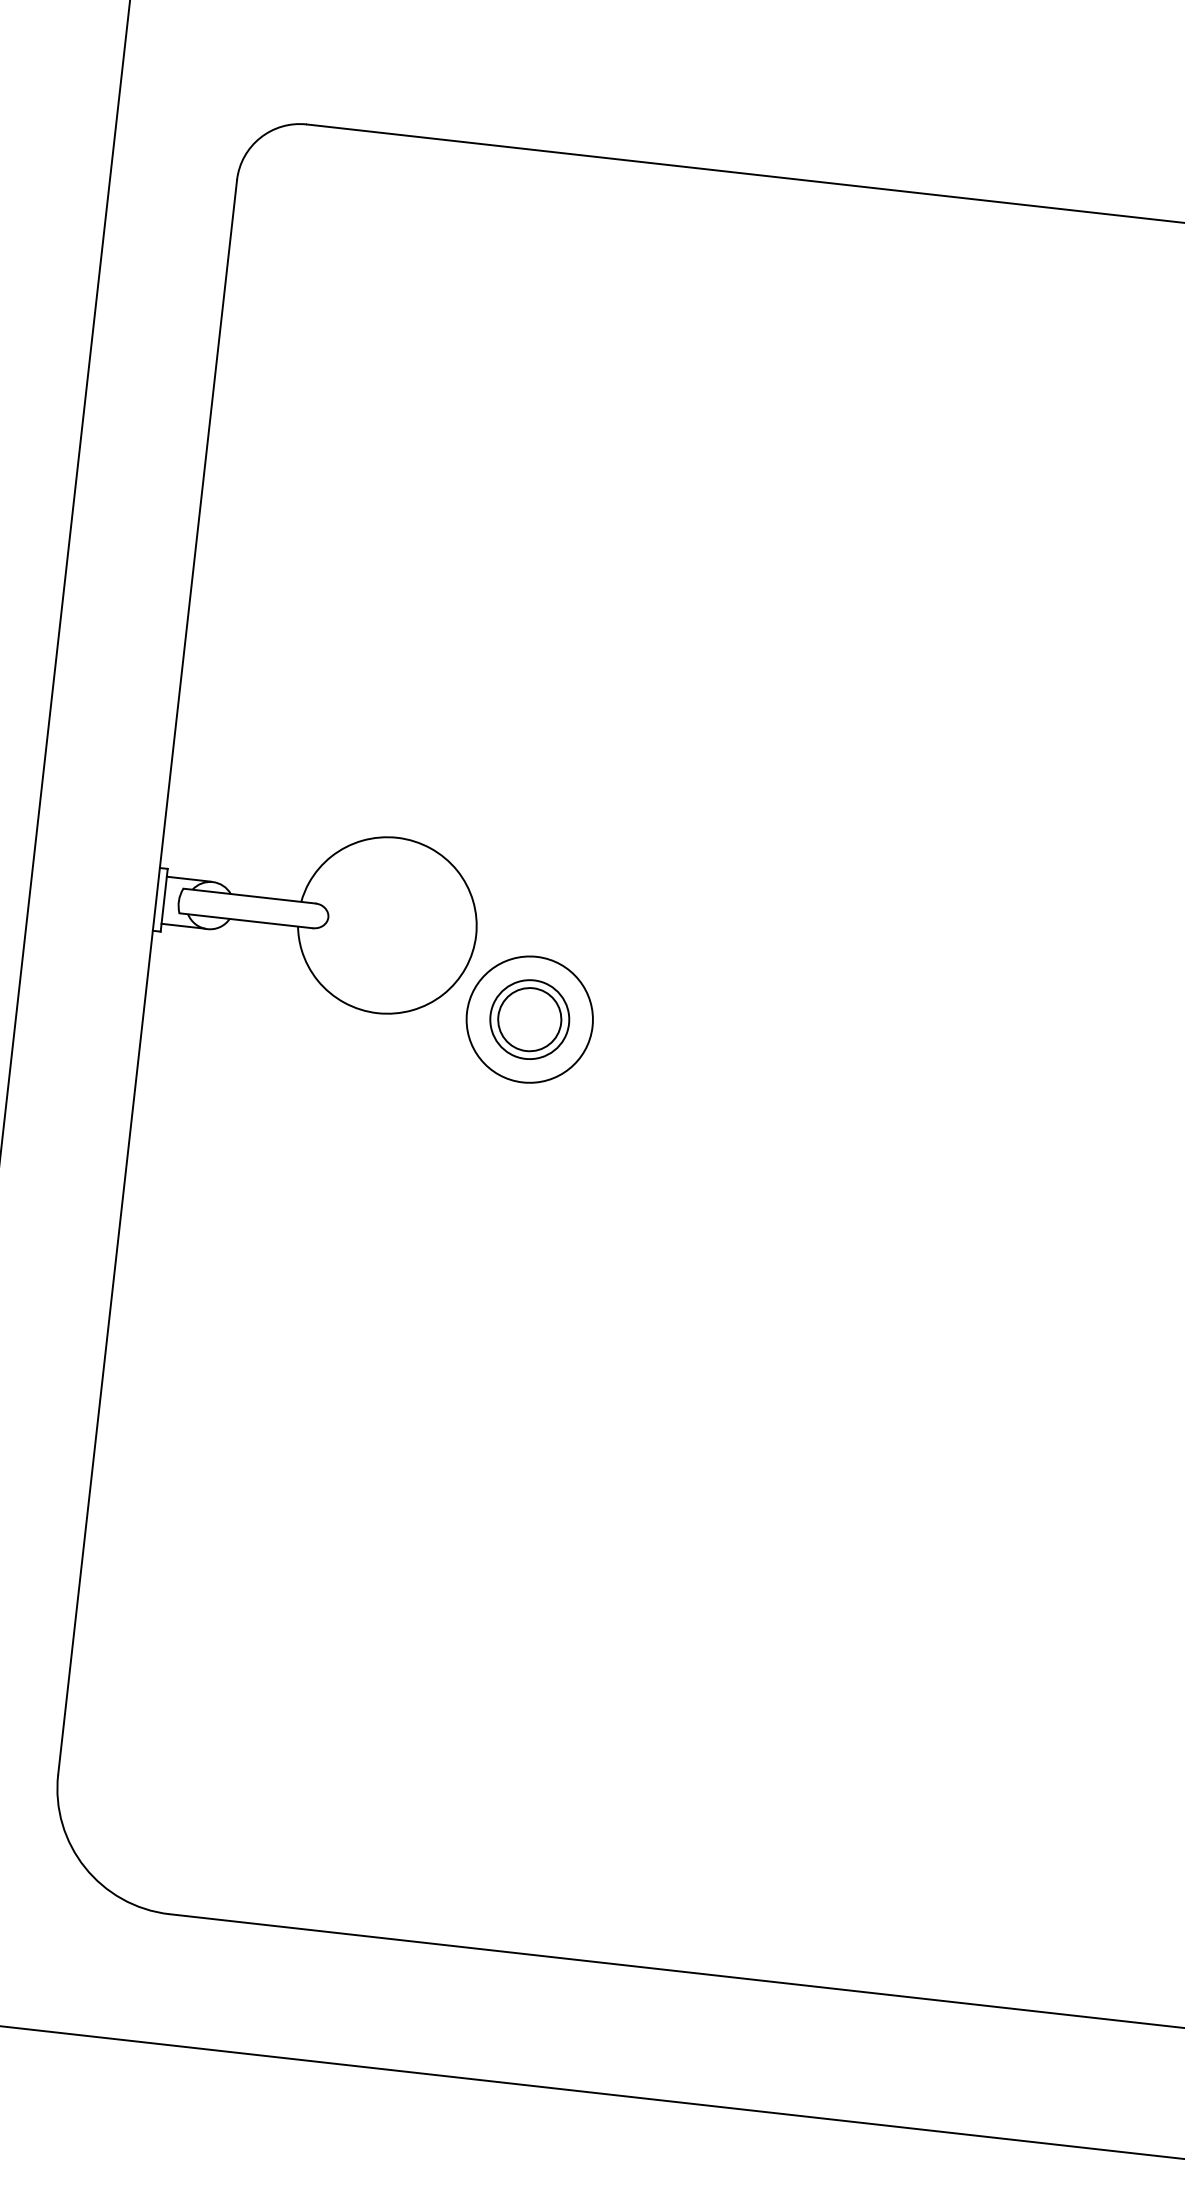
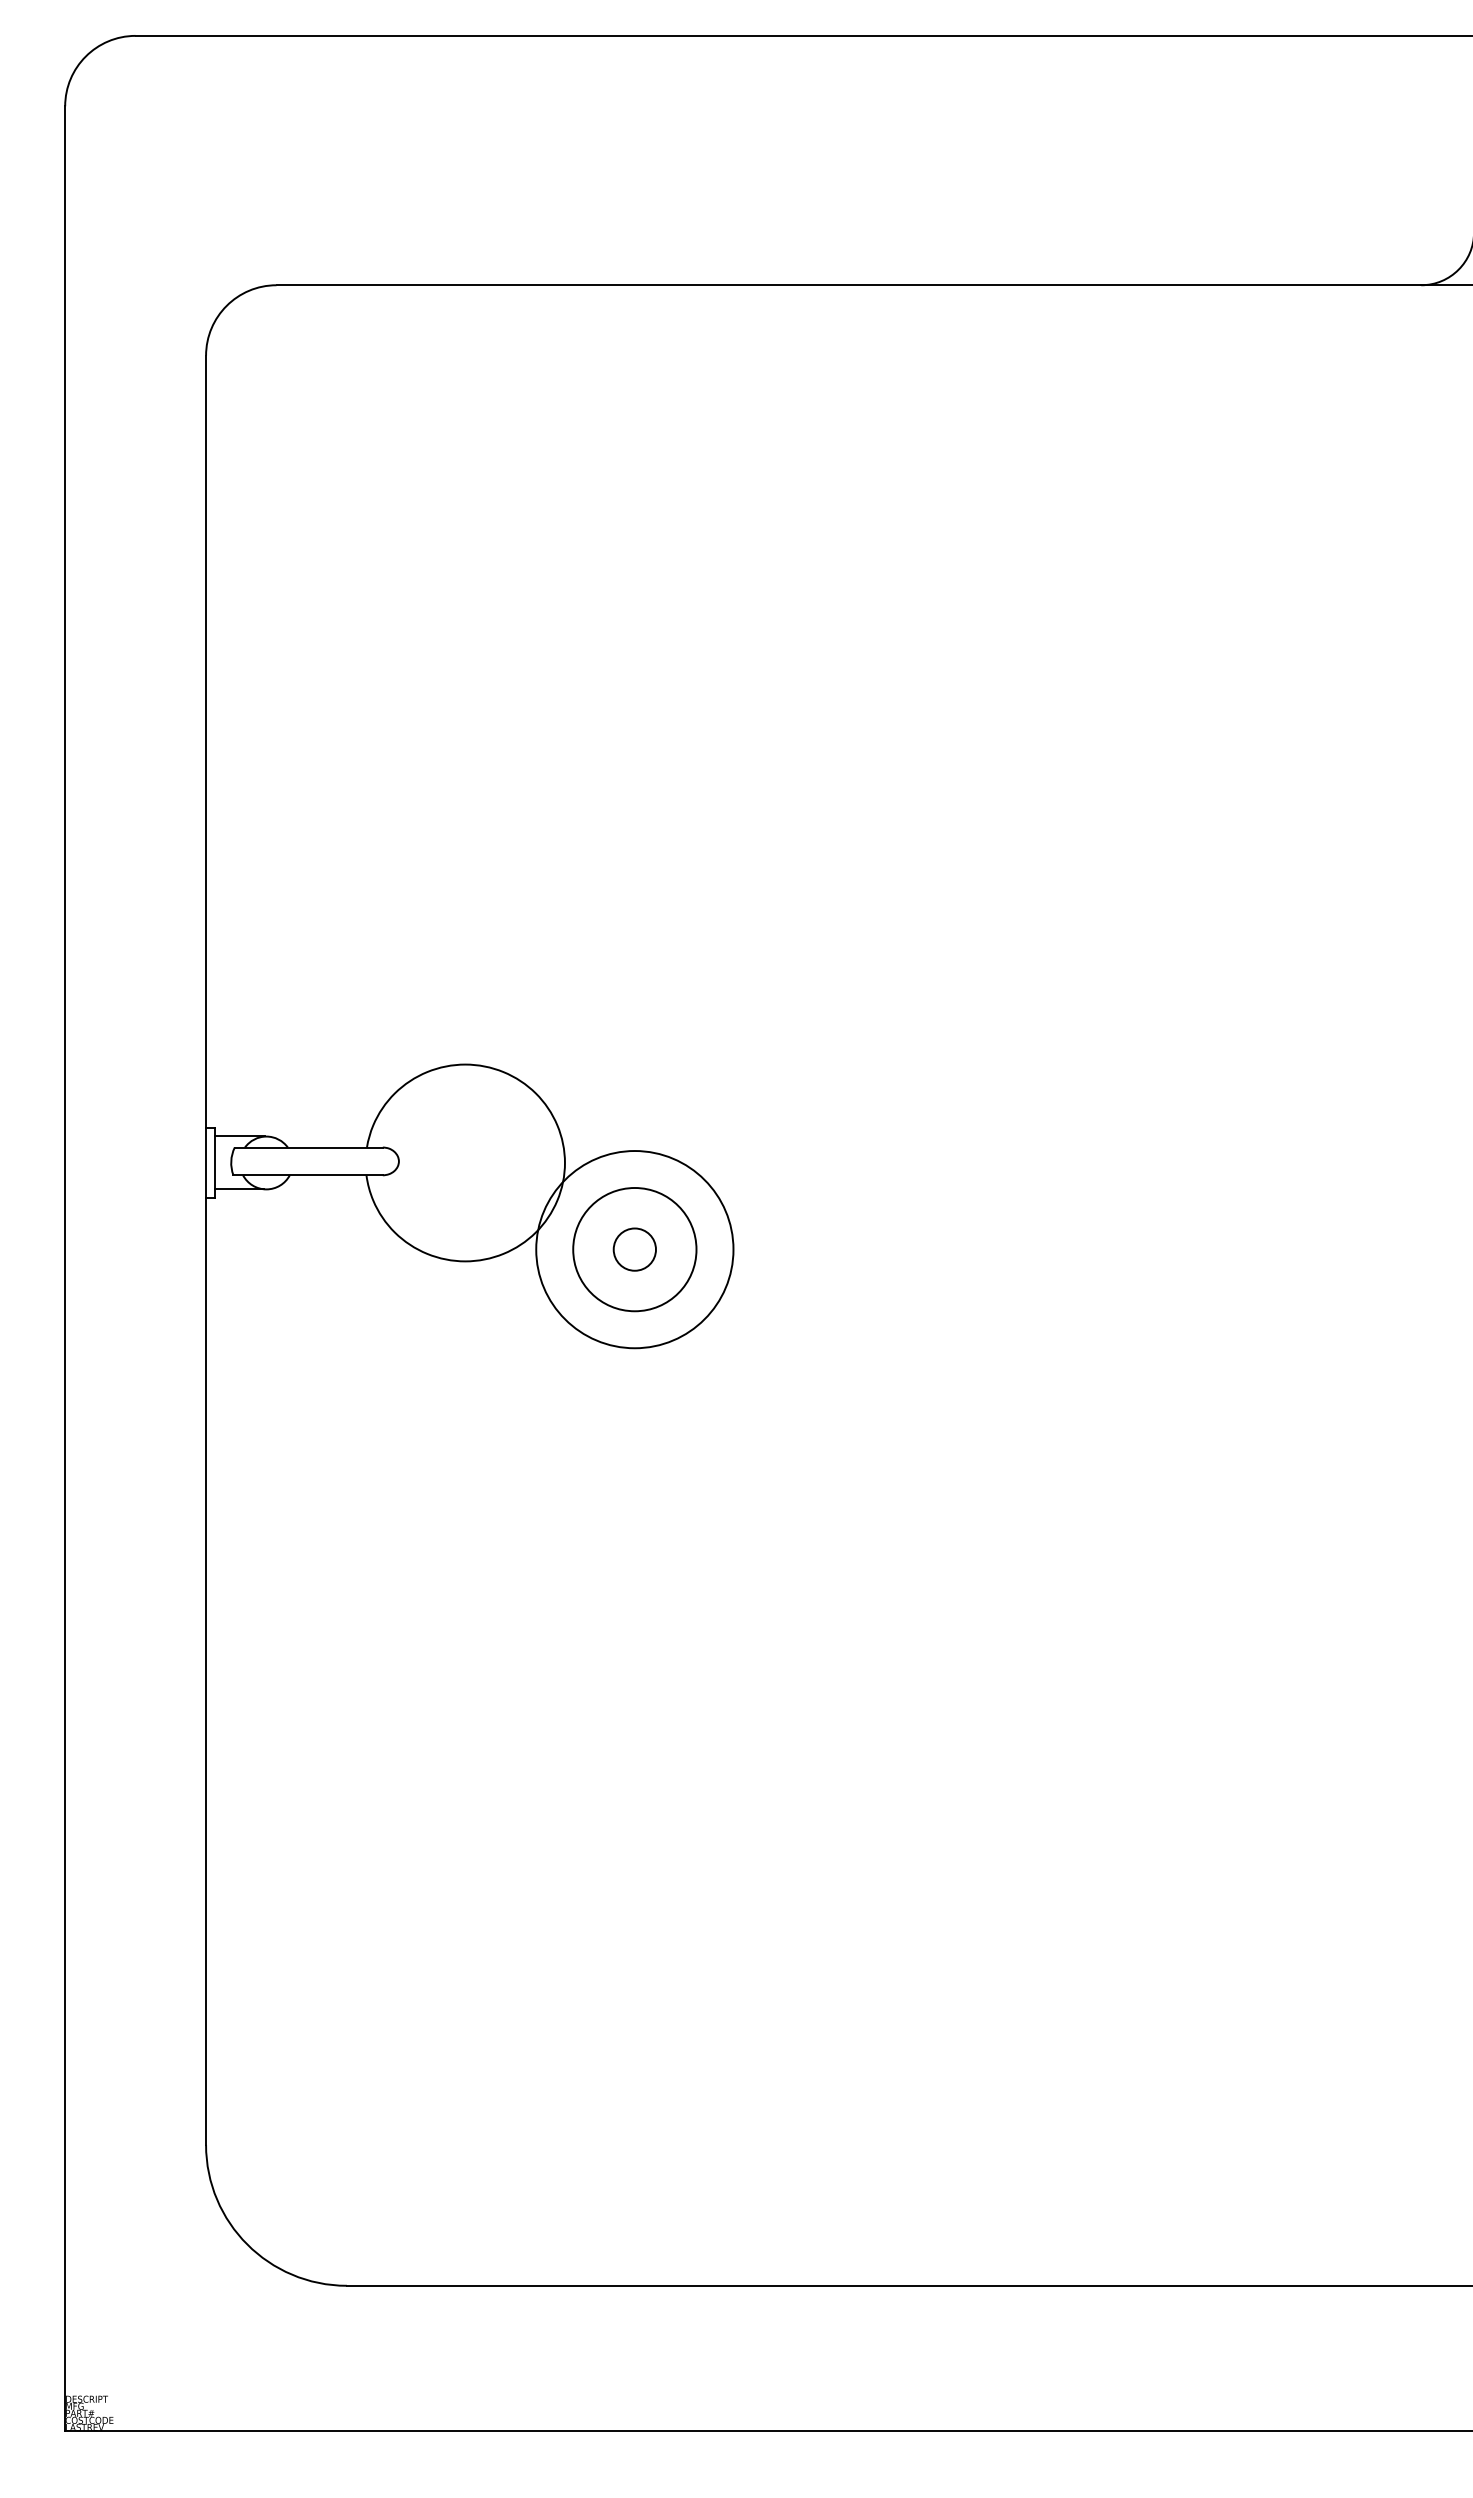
circle: (529, 1019) -> (634, 1249), size x0.6
circle: (529, 1019) -> (634, 1249), size x1.4
circle: (529, 1019) -> (634, 1249), size x1.4

